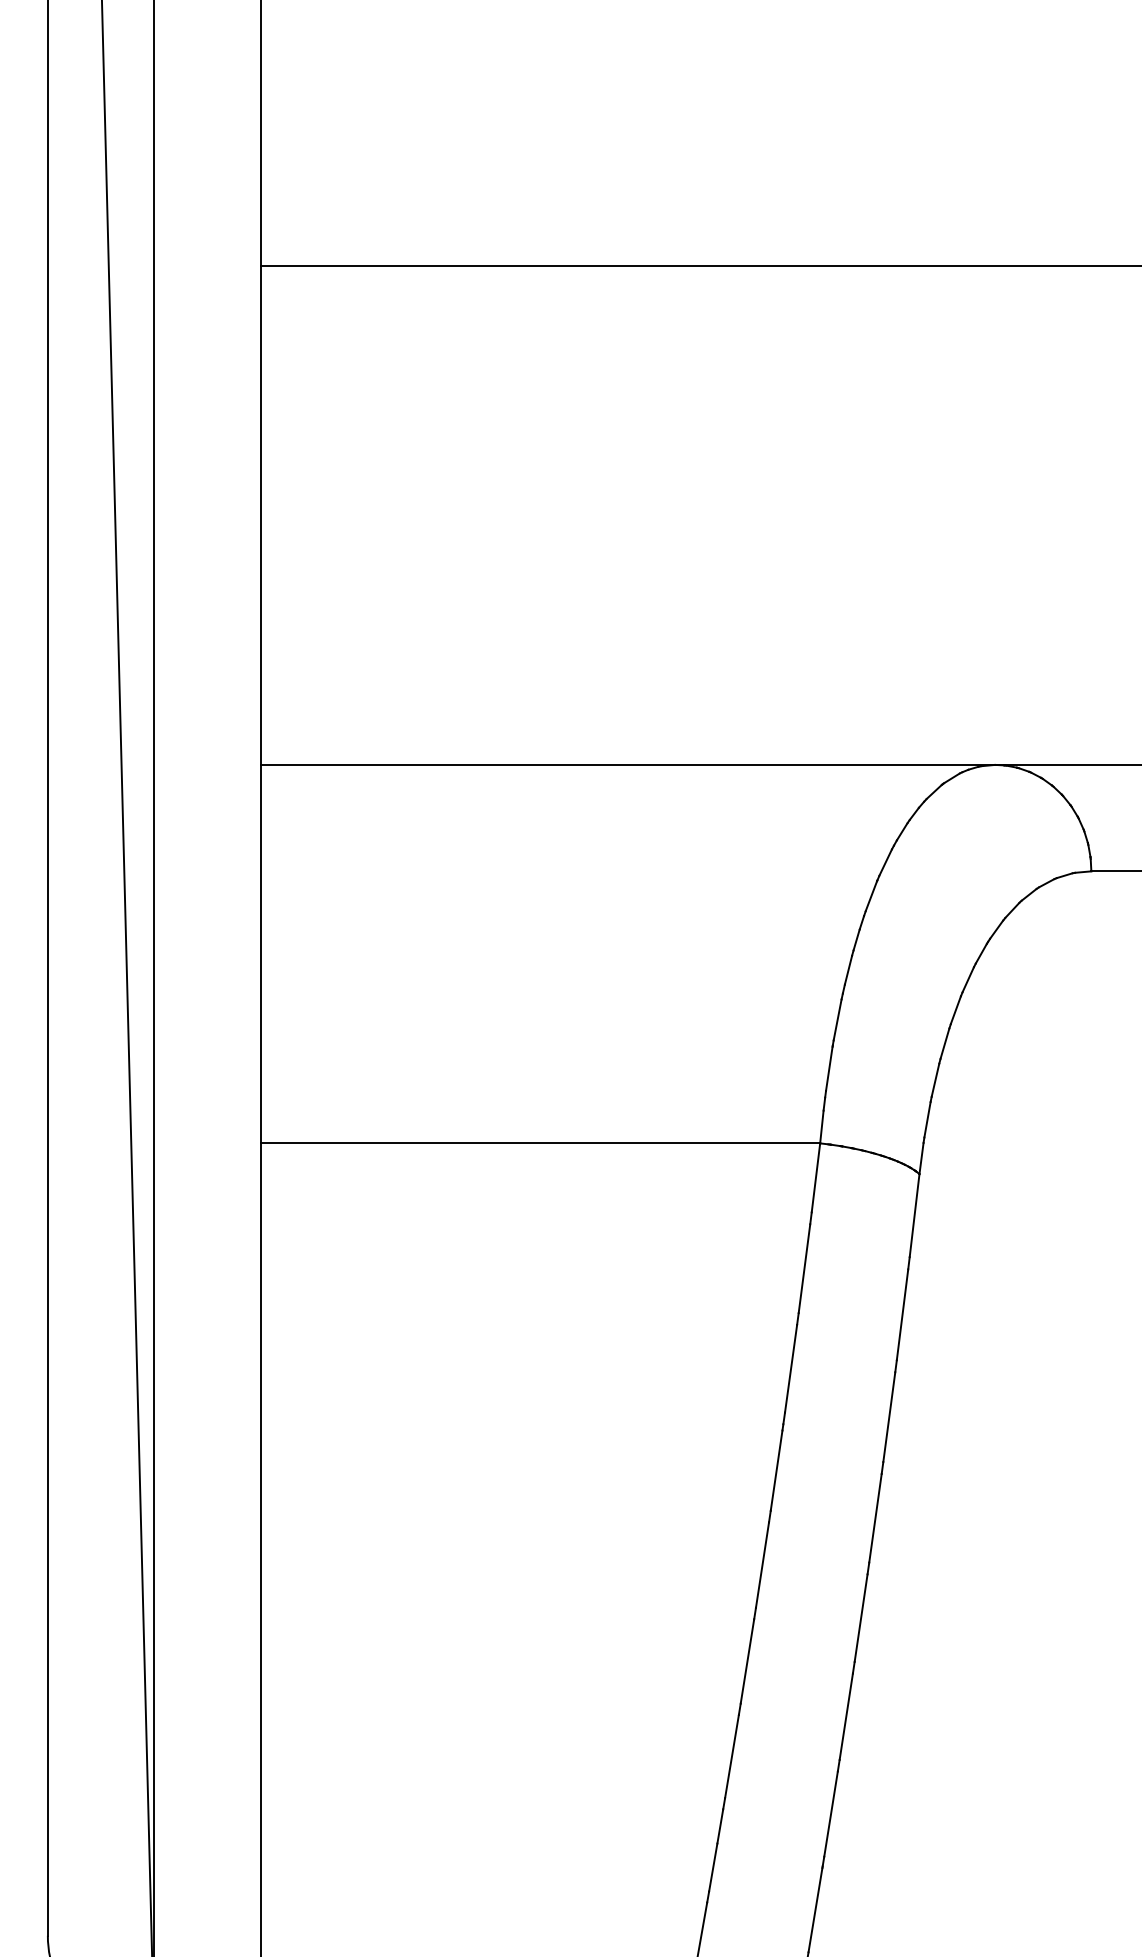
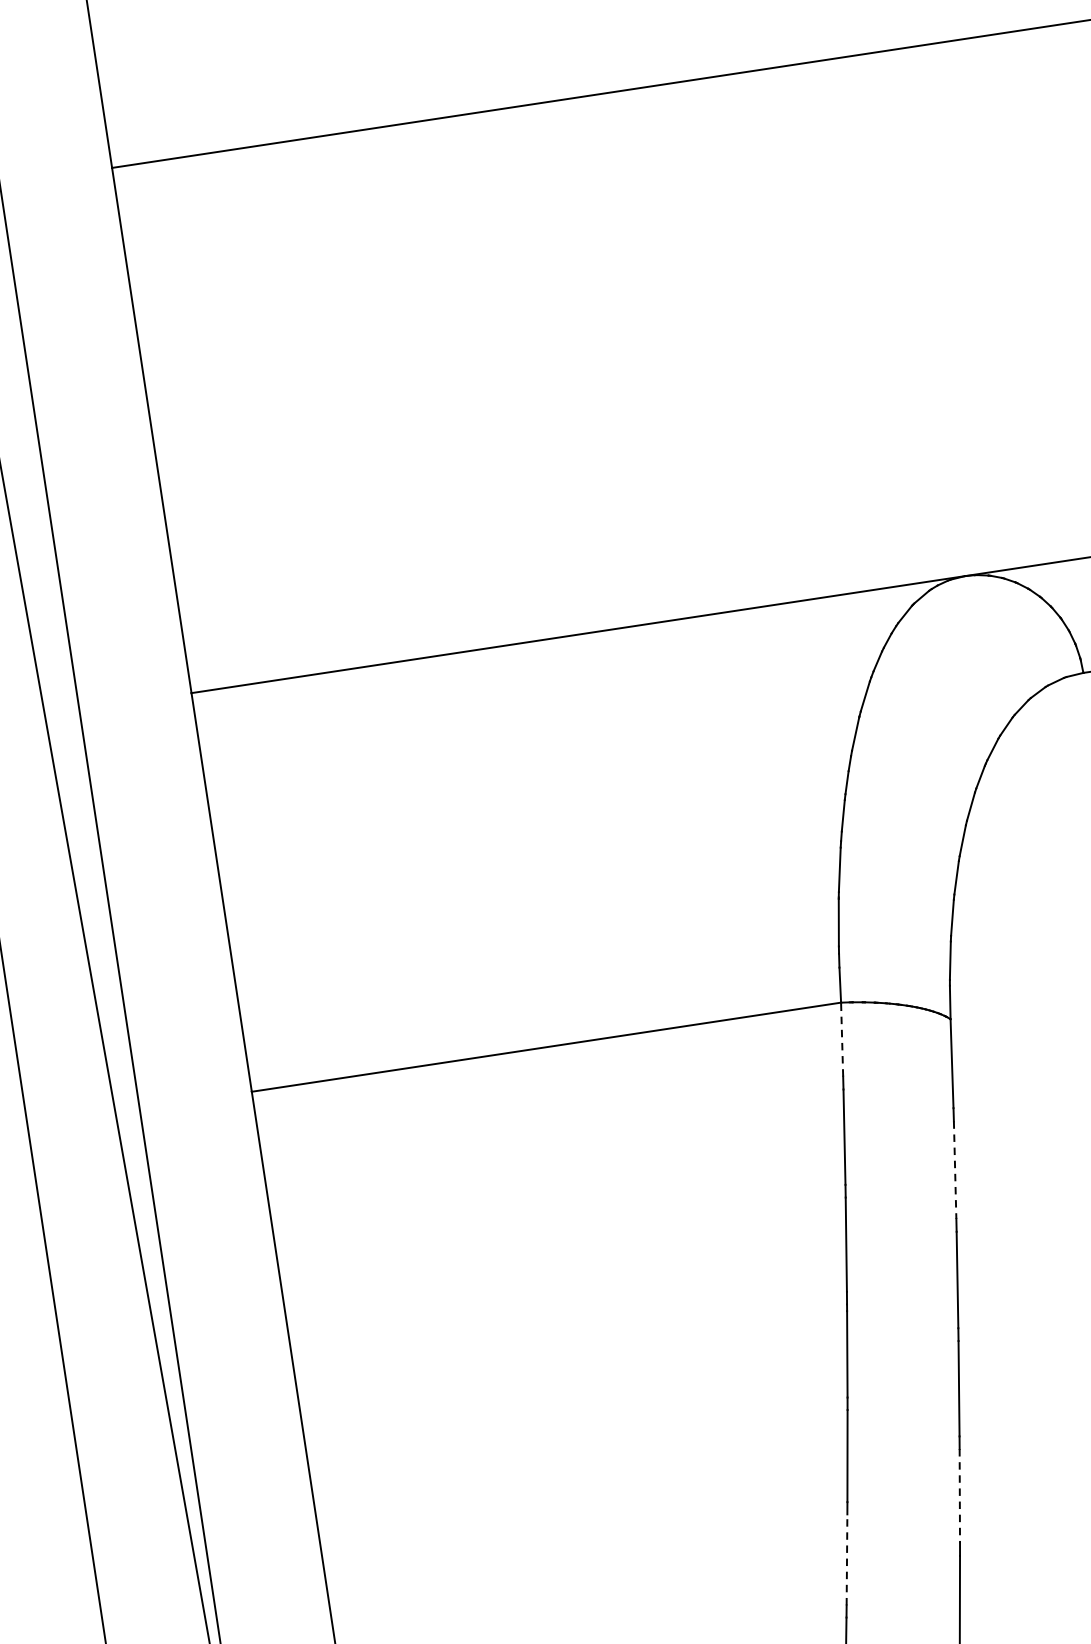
line: (815, 1177) -> (841, 1039), solid -> dashed
line: (902, 1314) -> (955, 1169), solid -> dashed
line: (861, 1618) -> (960, 1496), solid -> dashed
line: (747, 1661) -> (847, 1559), solid -> dashed

